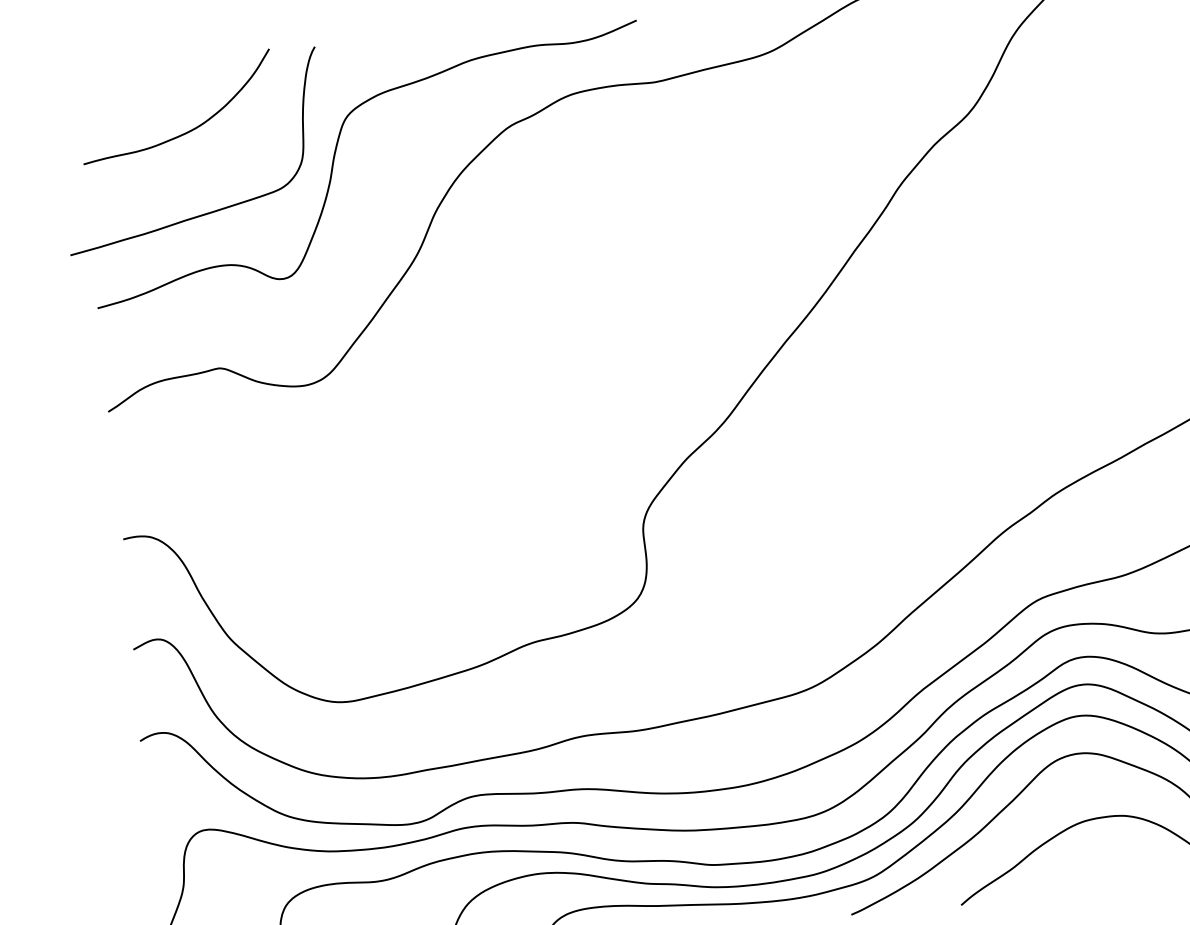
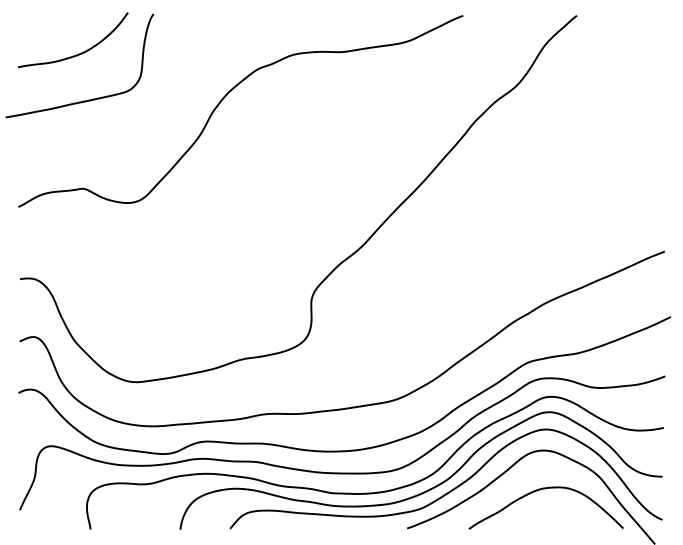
curve: (335, 158) -> (159, 77), removed

